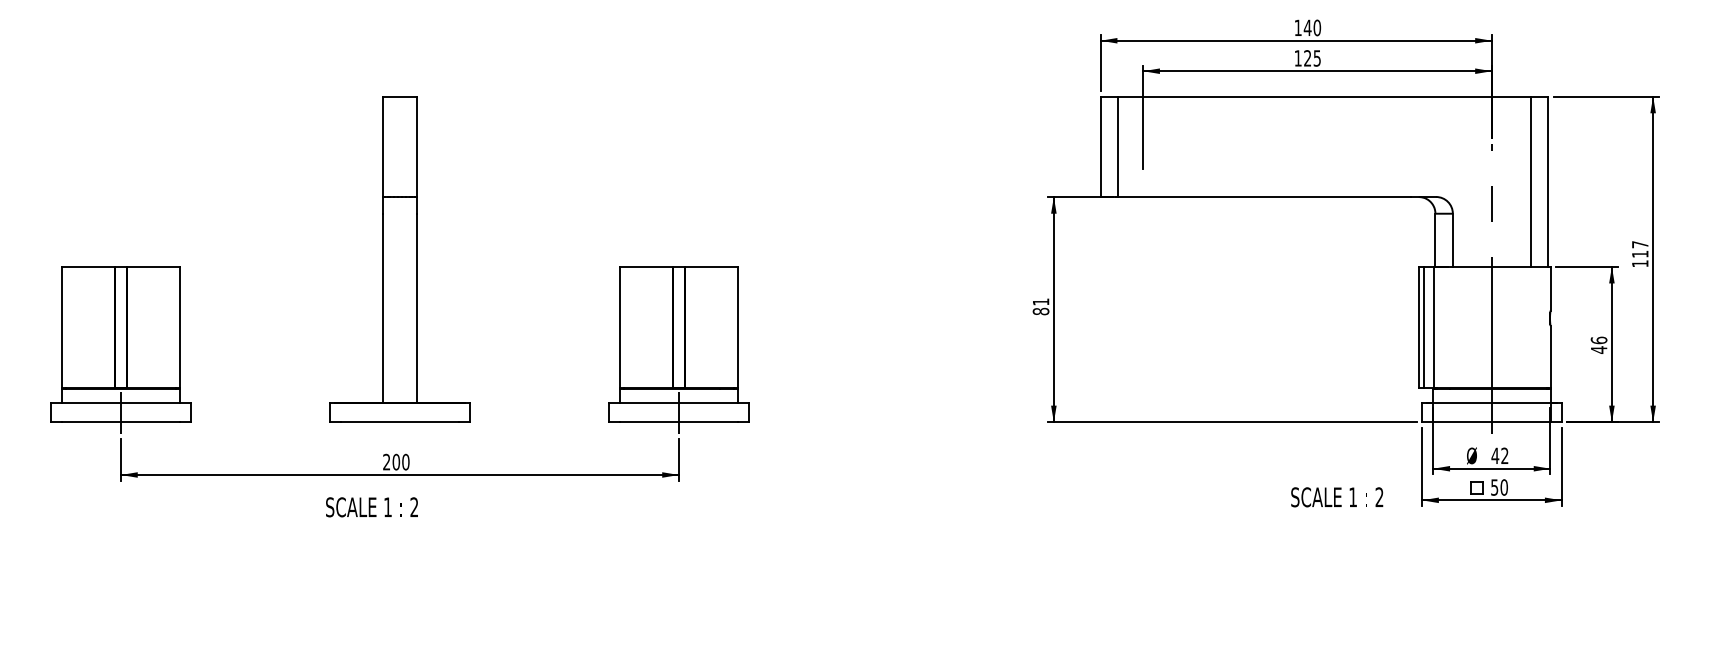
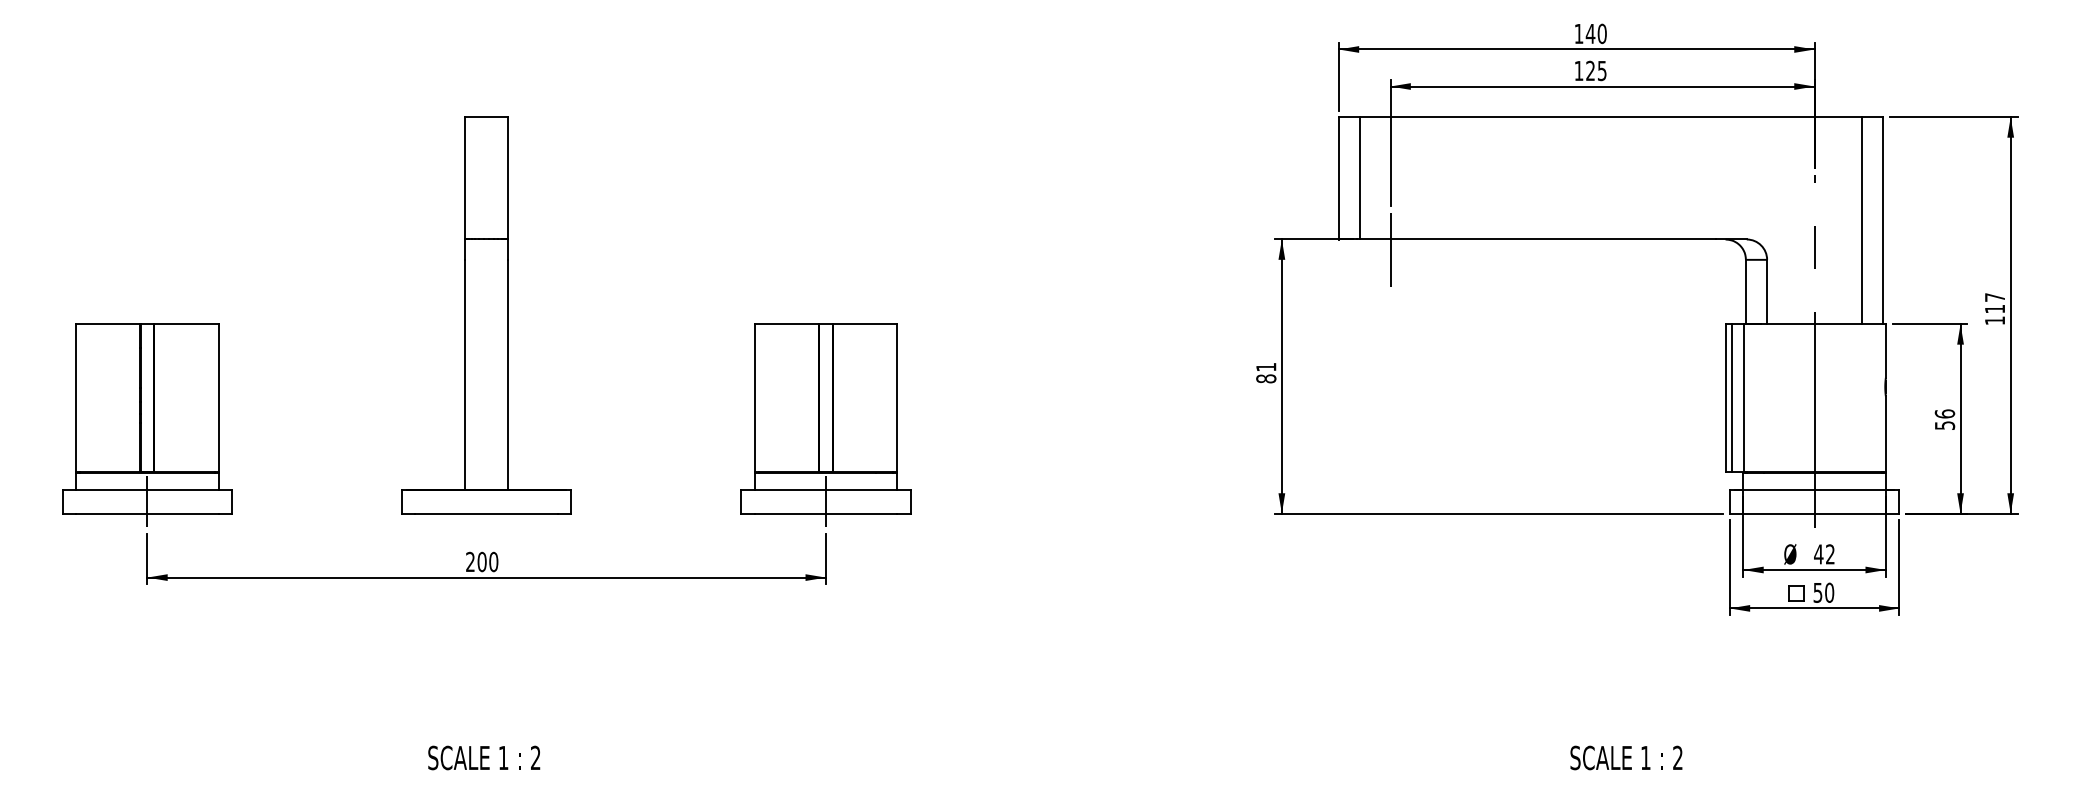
line: (1143, 204) -> (1390, 248), added
text: (1599, 349) -> (1945, 424), 46 -> 56
text: (1337, 497) -> (1626, 758), moved
text: (371, 507) -> (483, 758), moved

